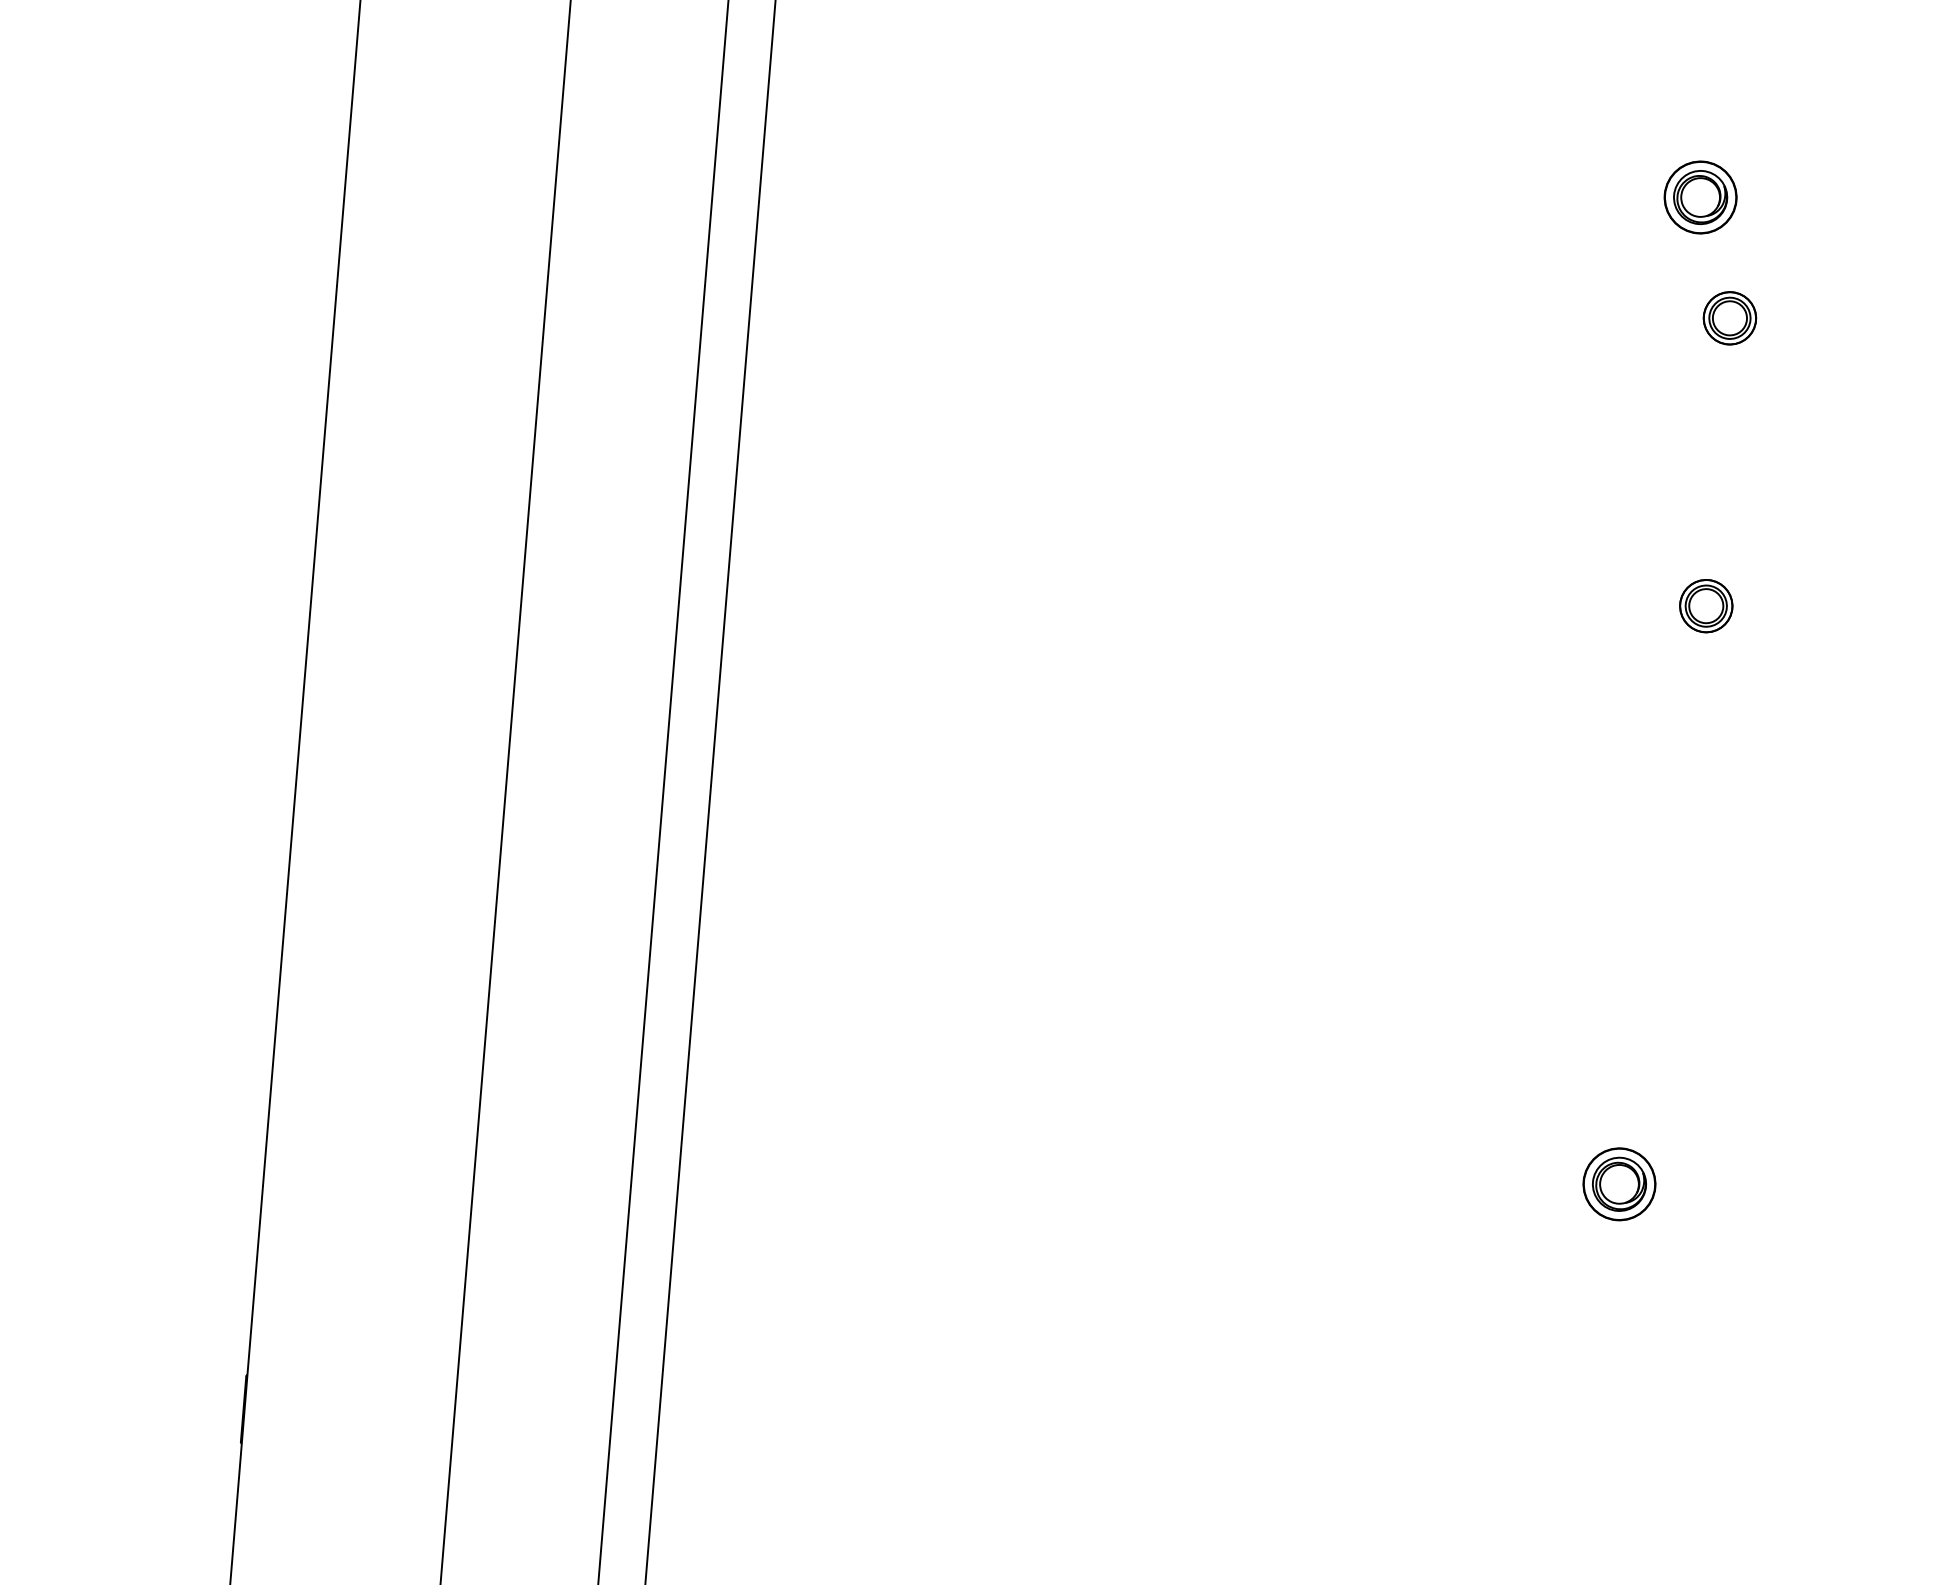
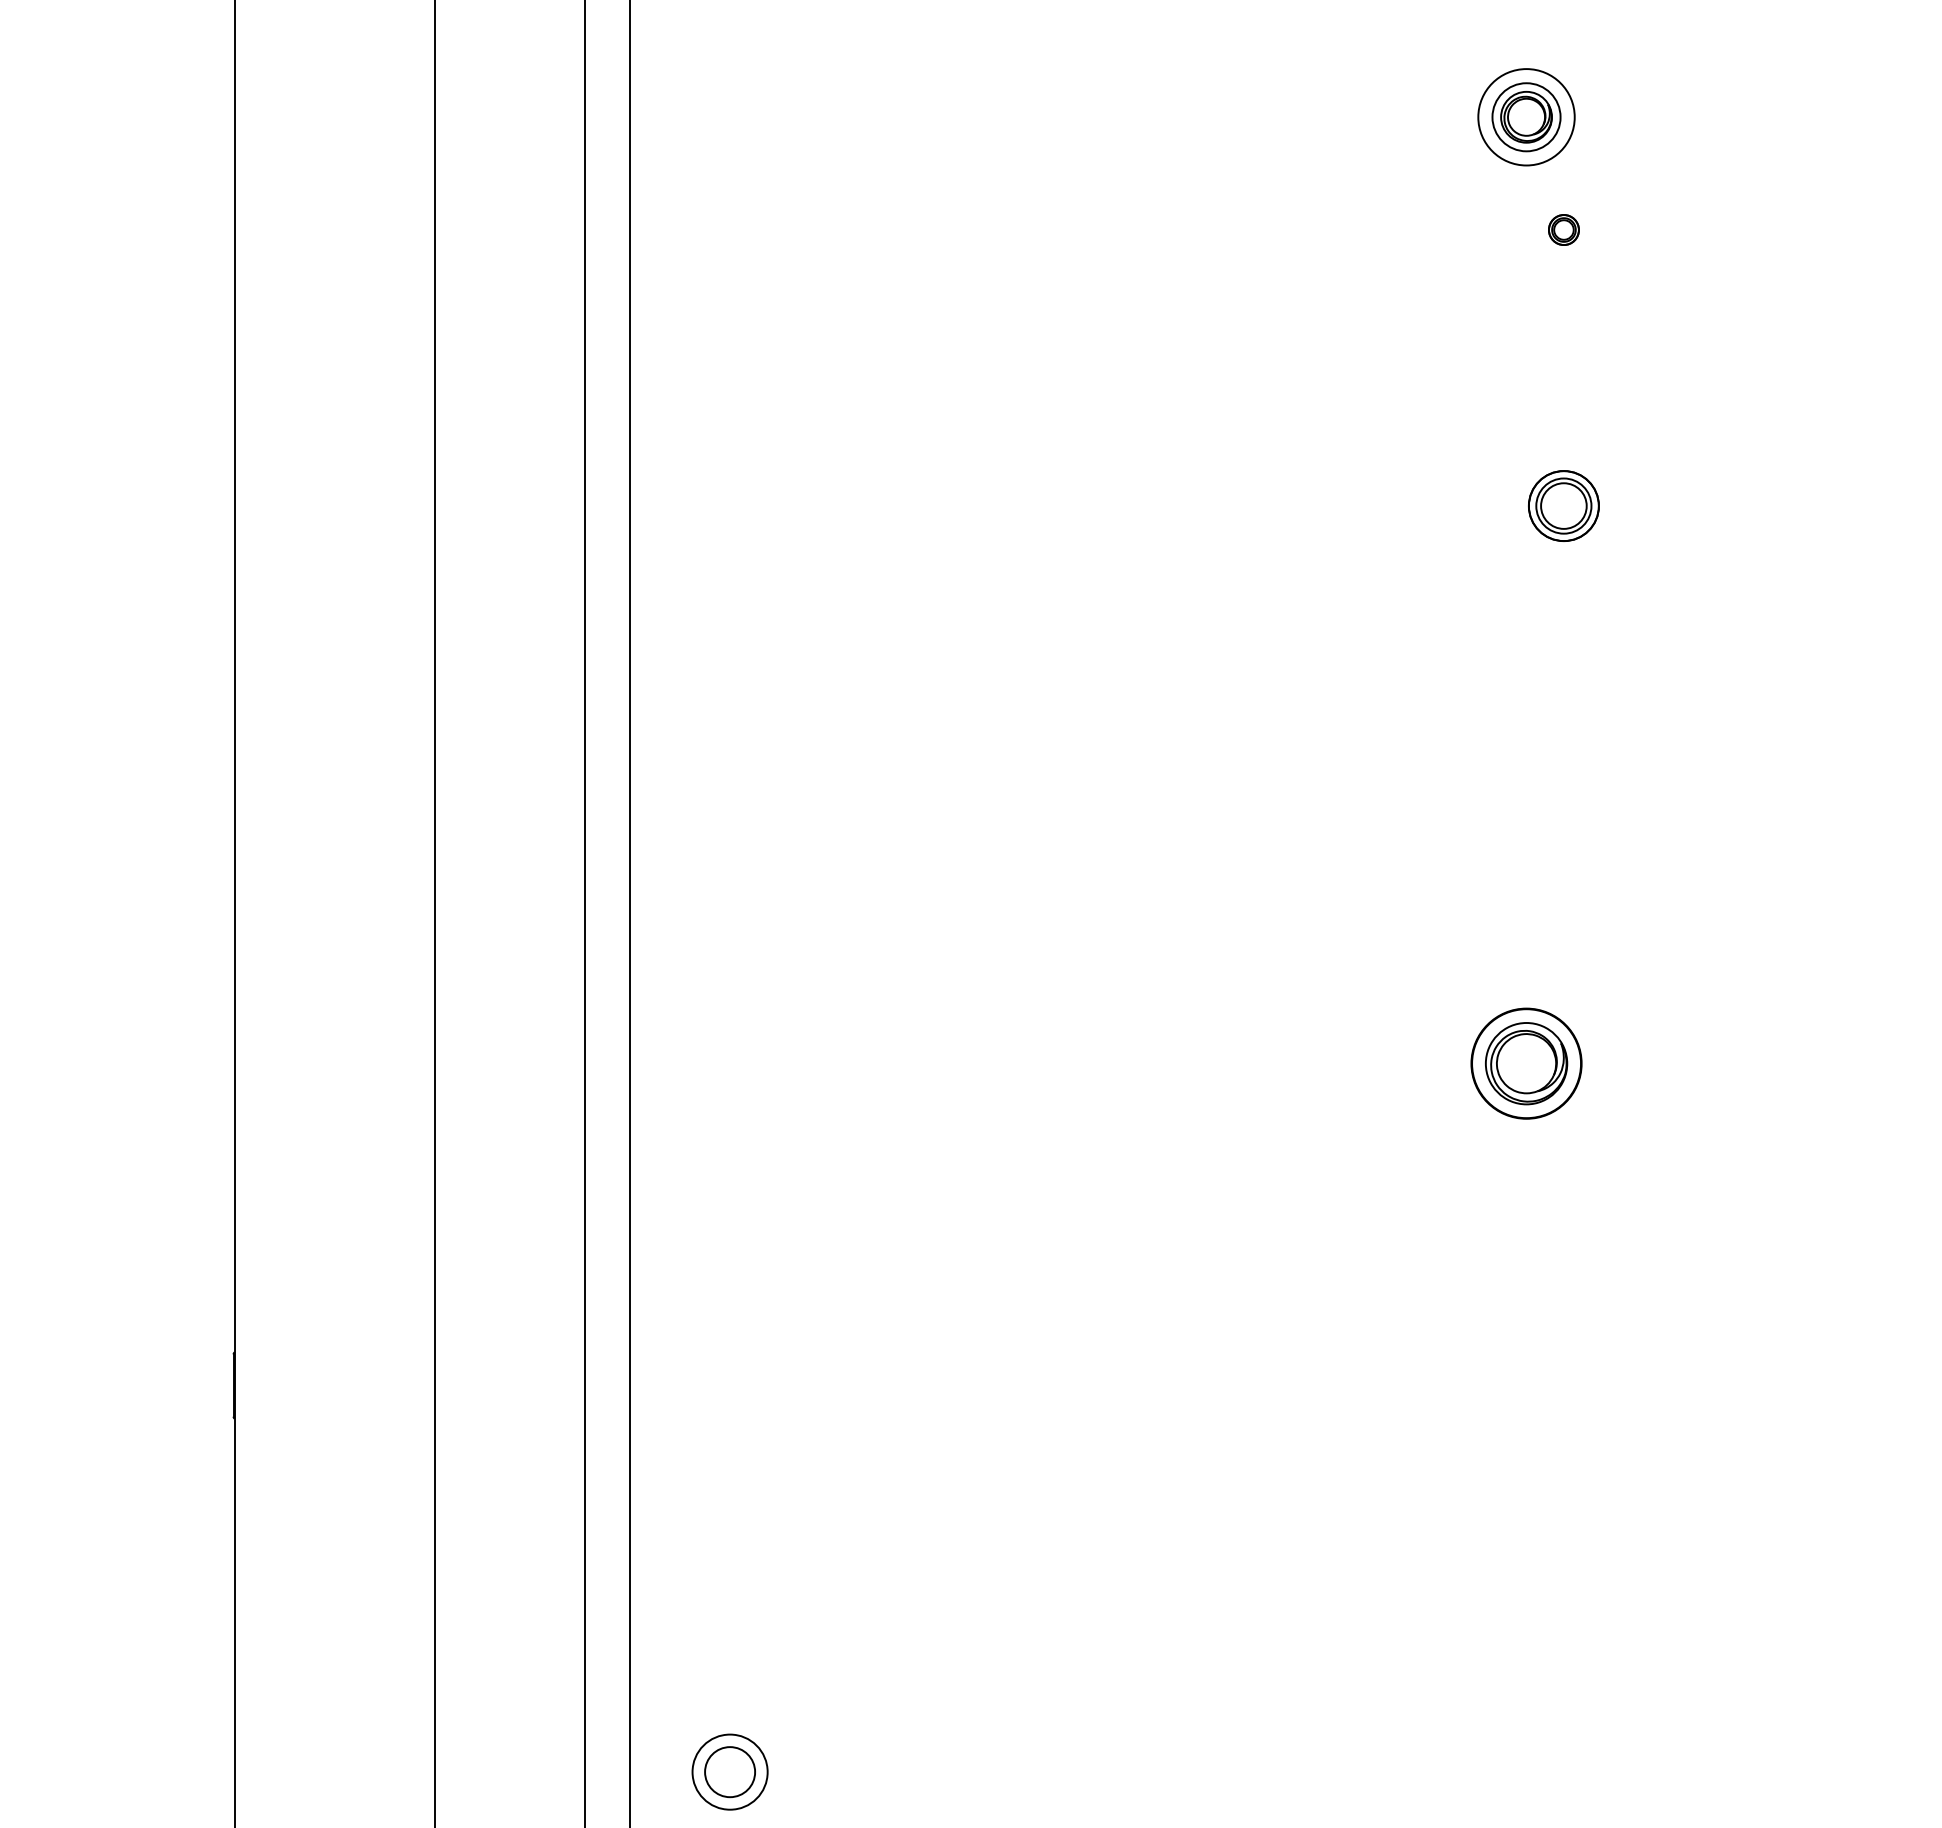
circle: (1700, 196) -> (1526, 116), size x1.4
part: (1729, 317) -> (1563, 229), size x0.6
part: (1705, 605) -> (1563, 505), size x1.4
part: (1619, 1184) -> (1526, 1063), size x1.6

